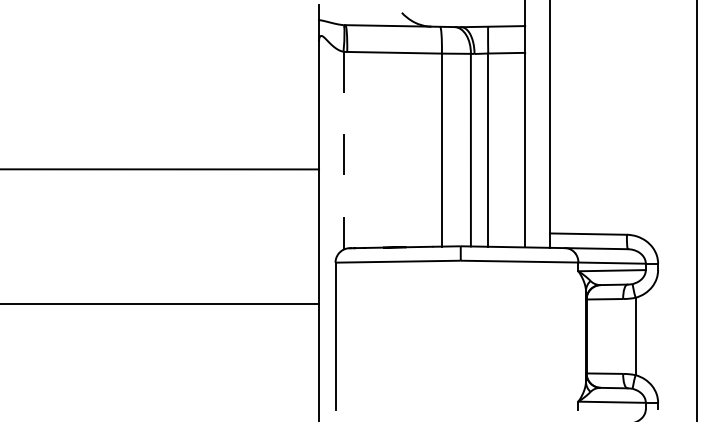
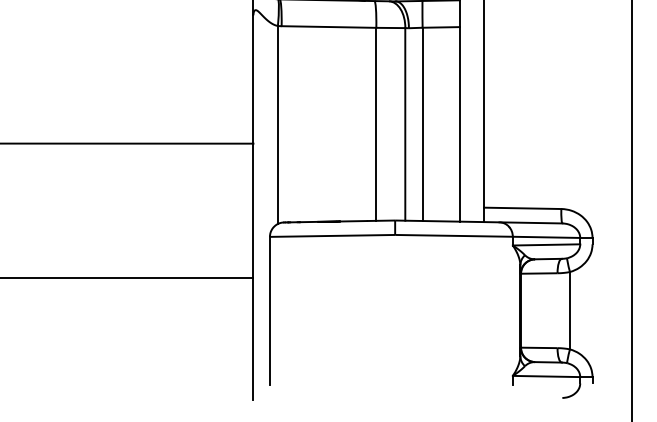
line: (343, 150) -> (277, 124), dashed -> solid

